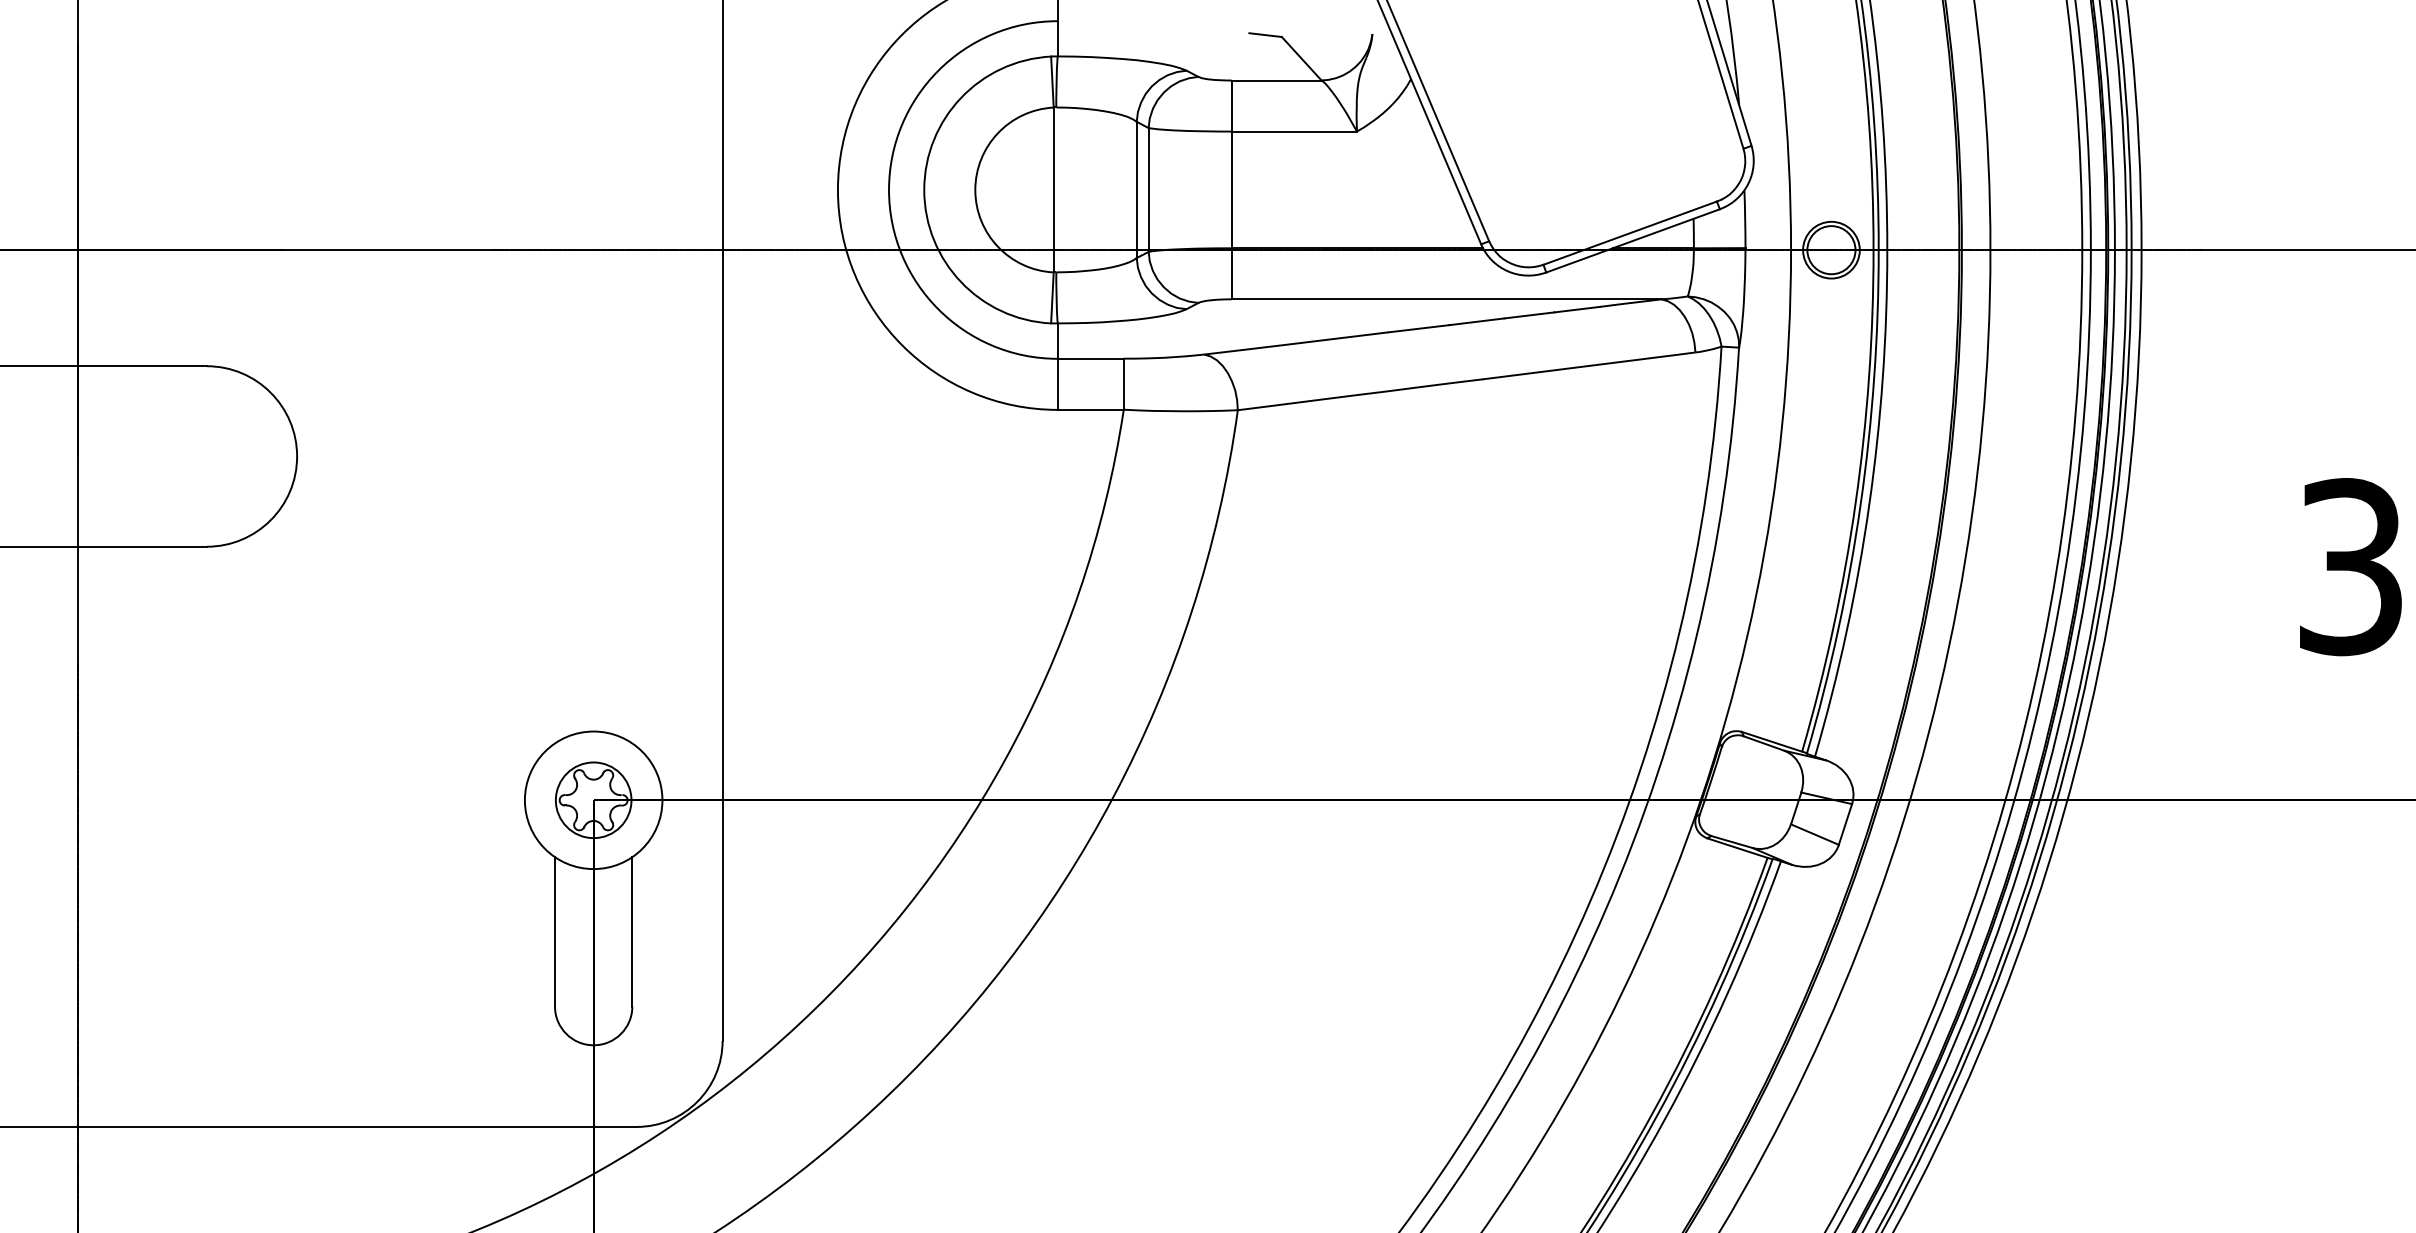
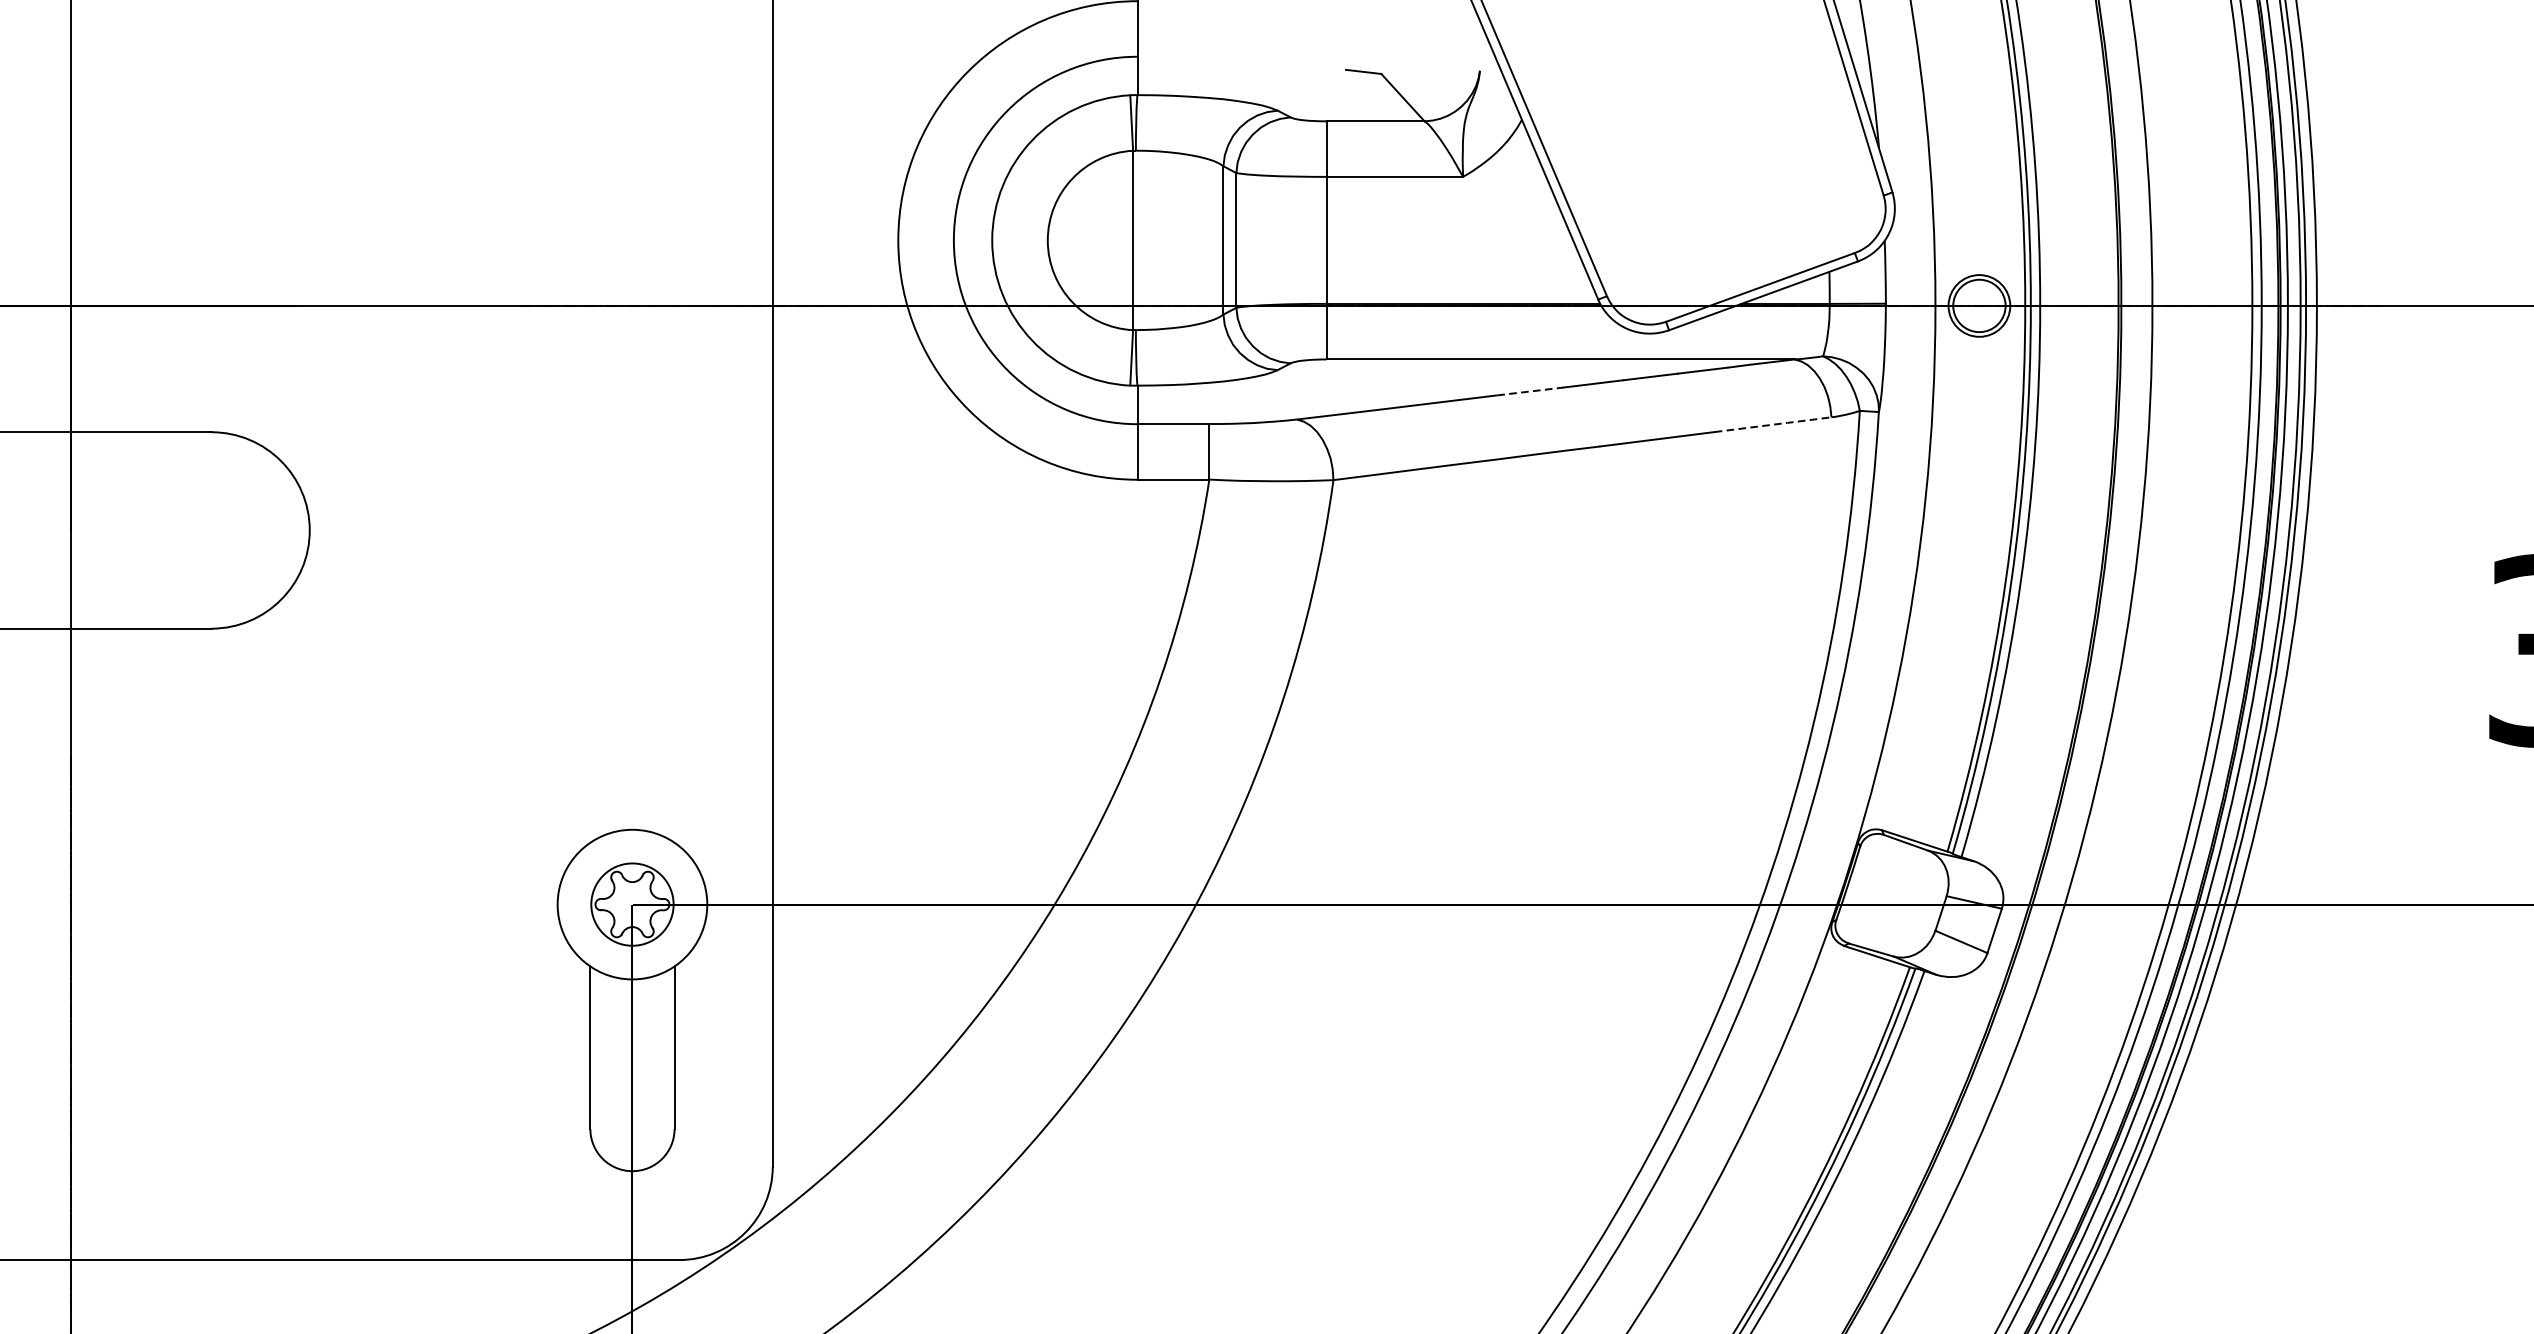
line: (1418, 328) -> (1530, 391), solid -> dashed
line: (1643, 359) -> (1774, 424), solid -> dashed

